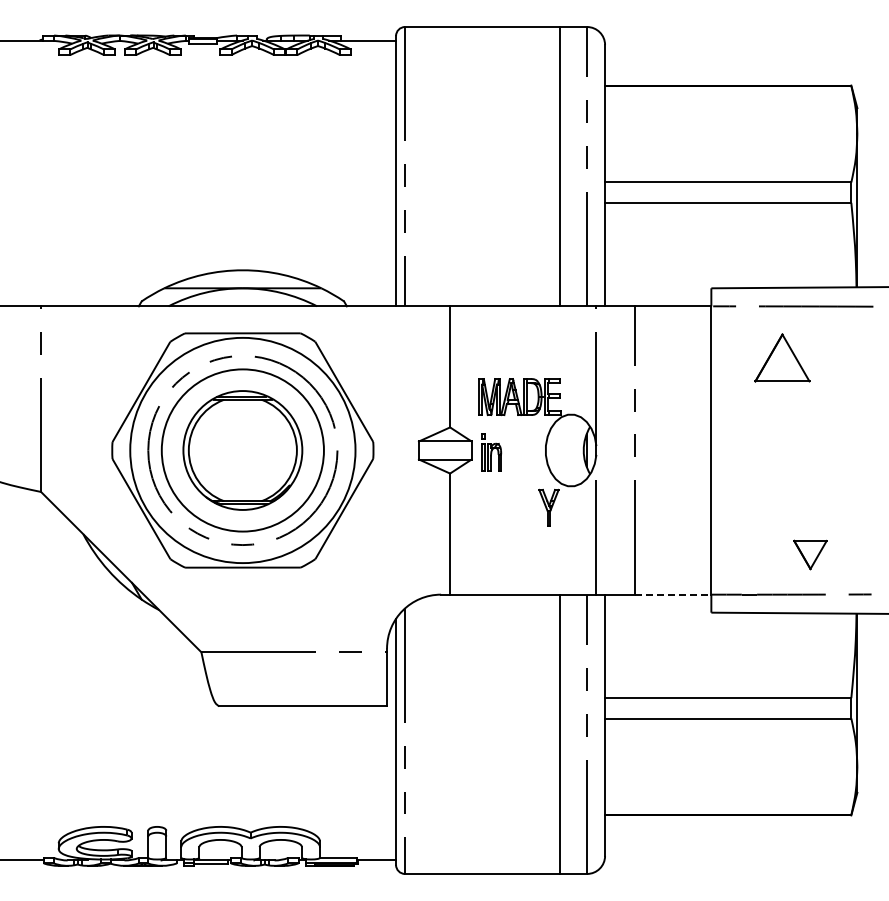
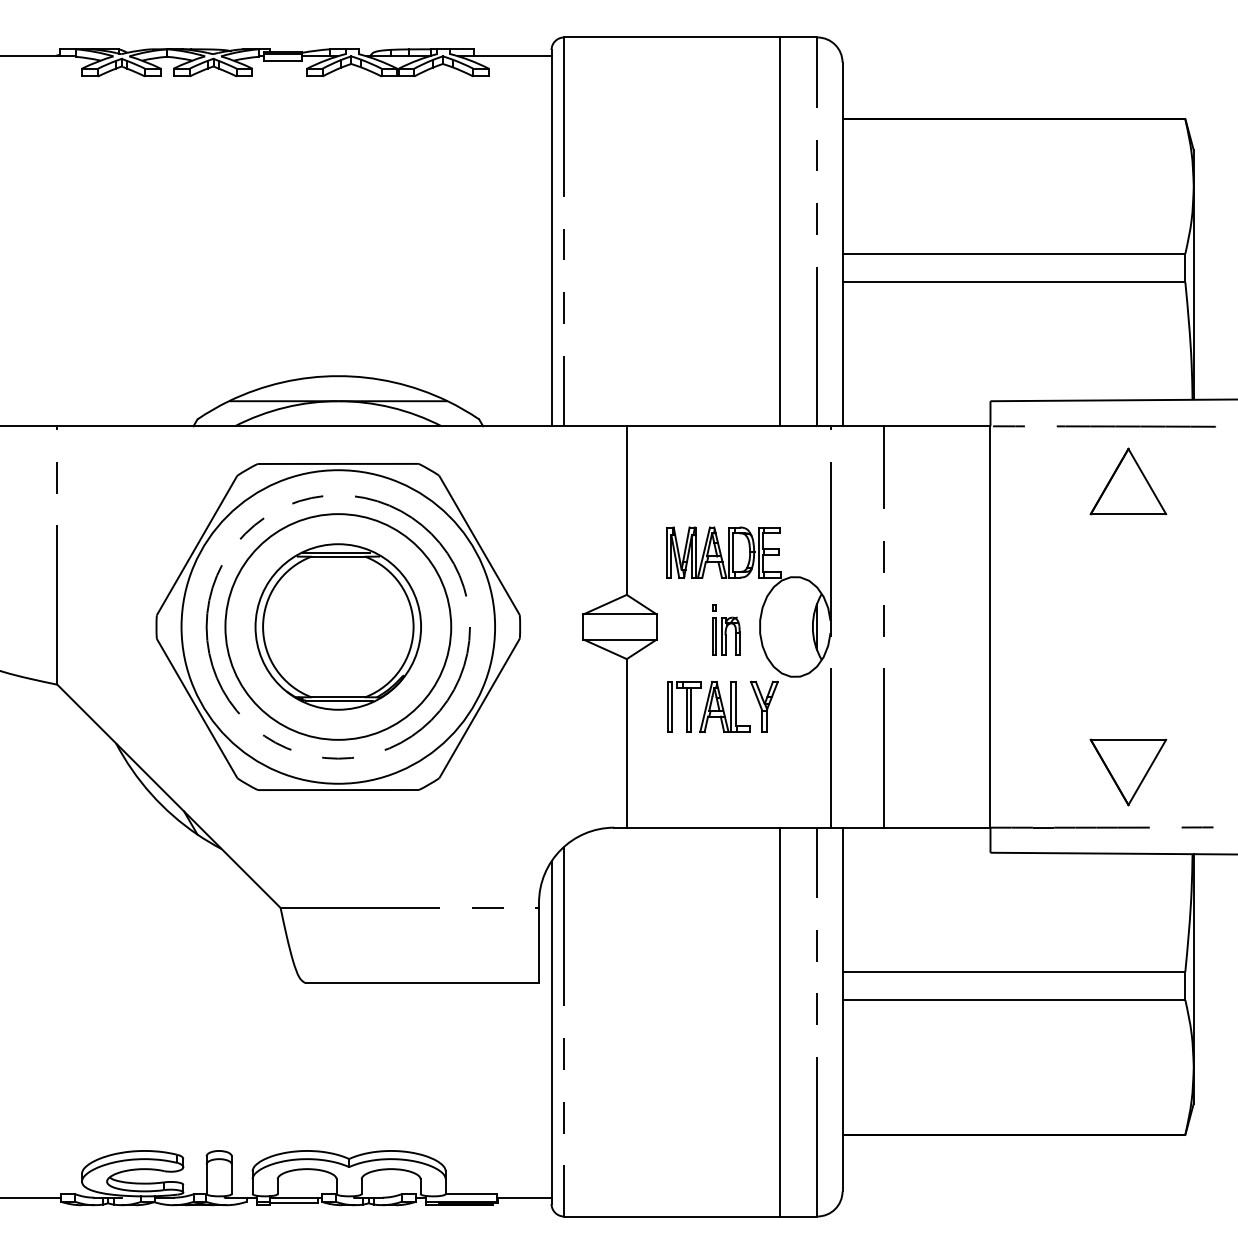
part: (782, 357) -> (1128, 480), moved
part: (491, 452) -> (726, 629), moved
part: (509, 507) -> (709, 706), added
part: (810, 554) -> (1128, 771), size x1.67
line: (673, 594) -> (937, 827), dashed -> solid

